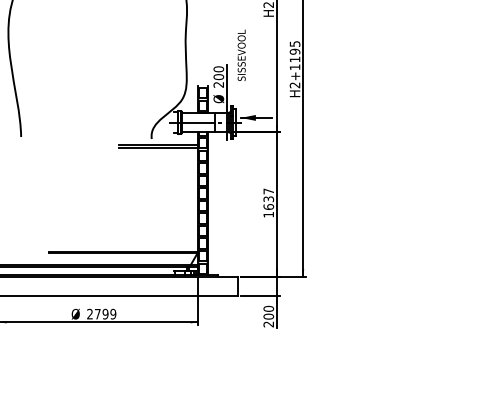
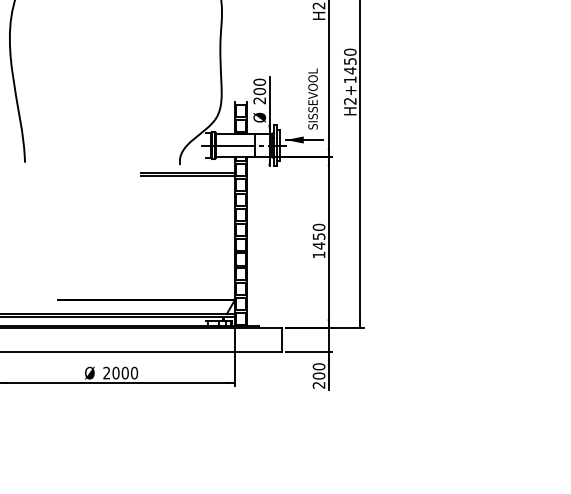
text: (294, 51) -> (349, 61), H2+1195 -> H2+1450
text: (241, 54) -> (312, 97), moved
text: (268, 199) -> (318, 236), 1637 -> 1450
text: (105, 313) -> (125, 372), 2799 -> 2000

